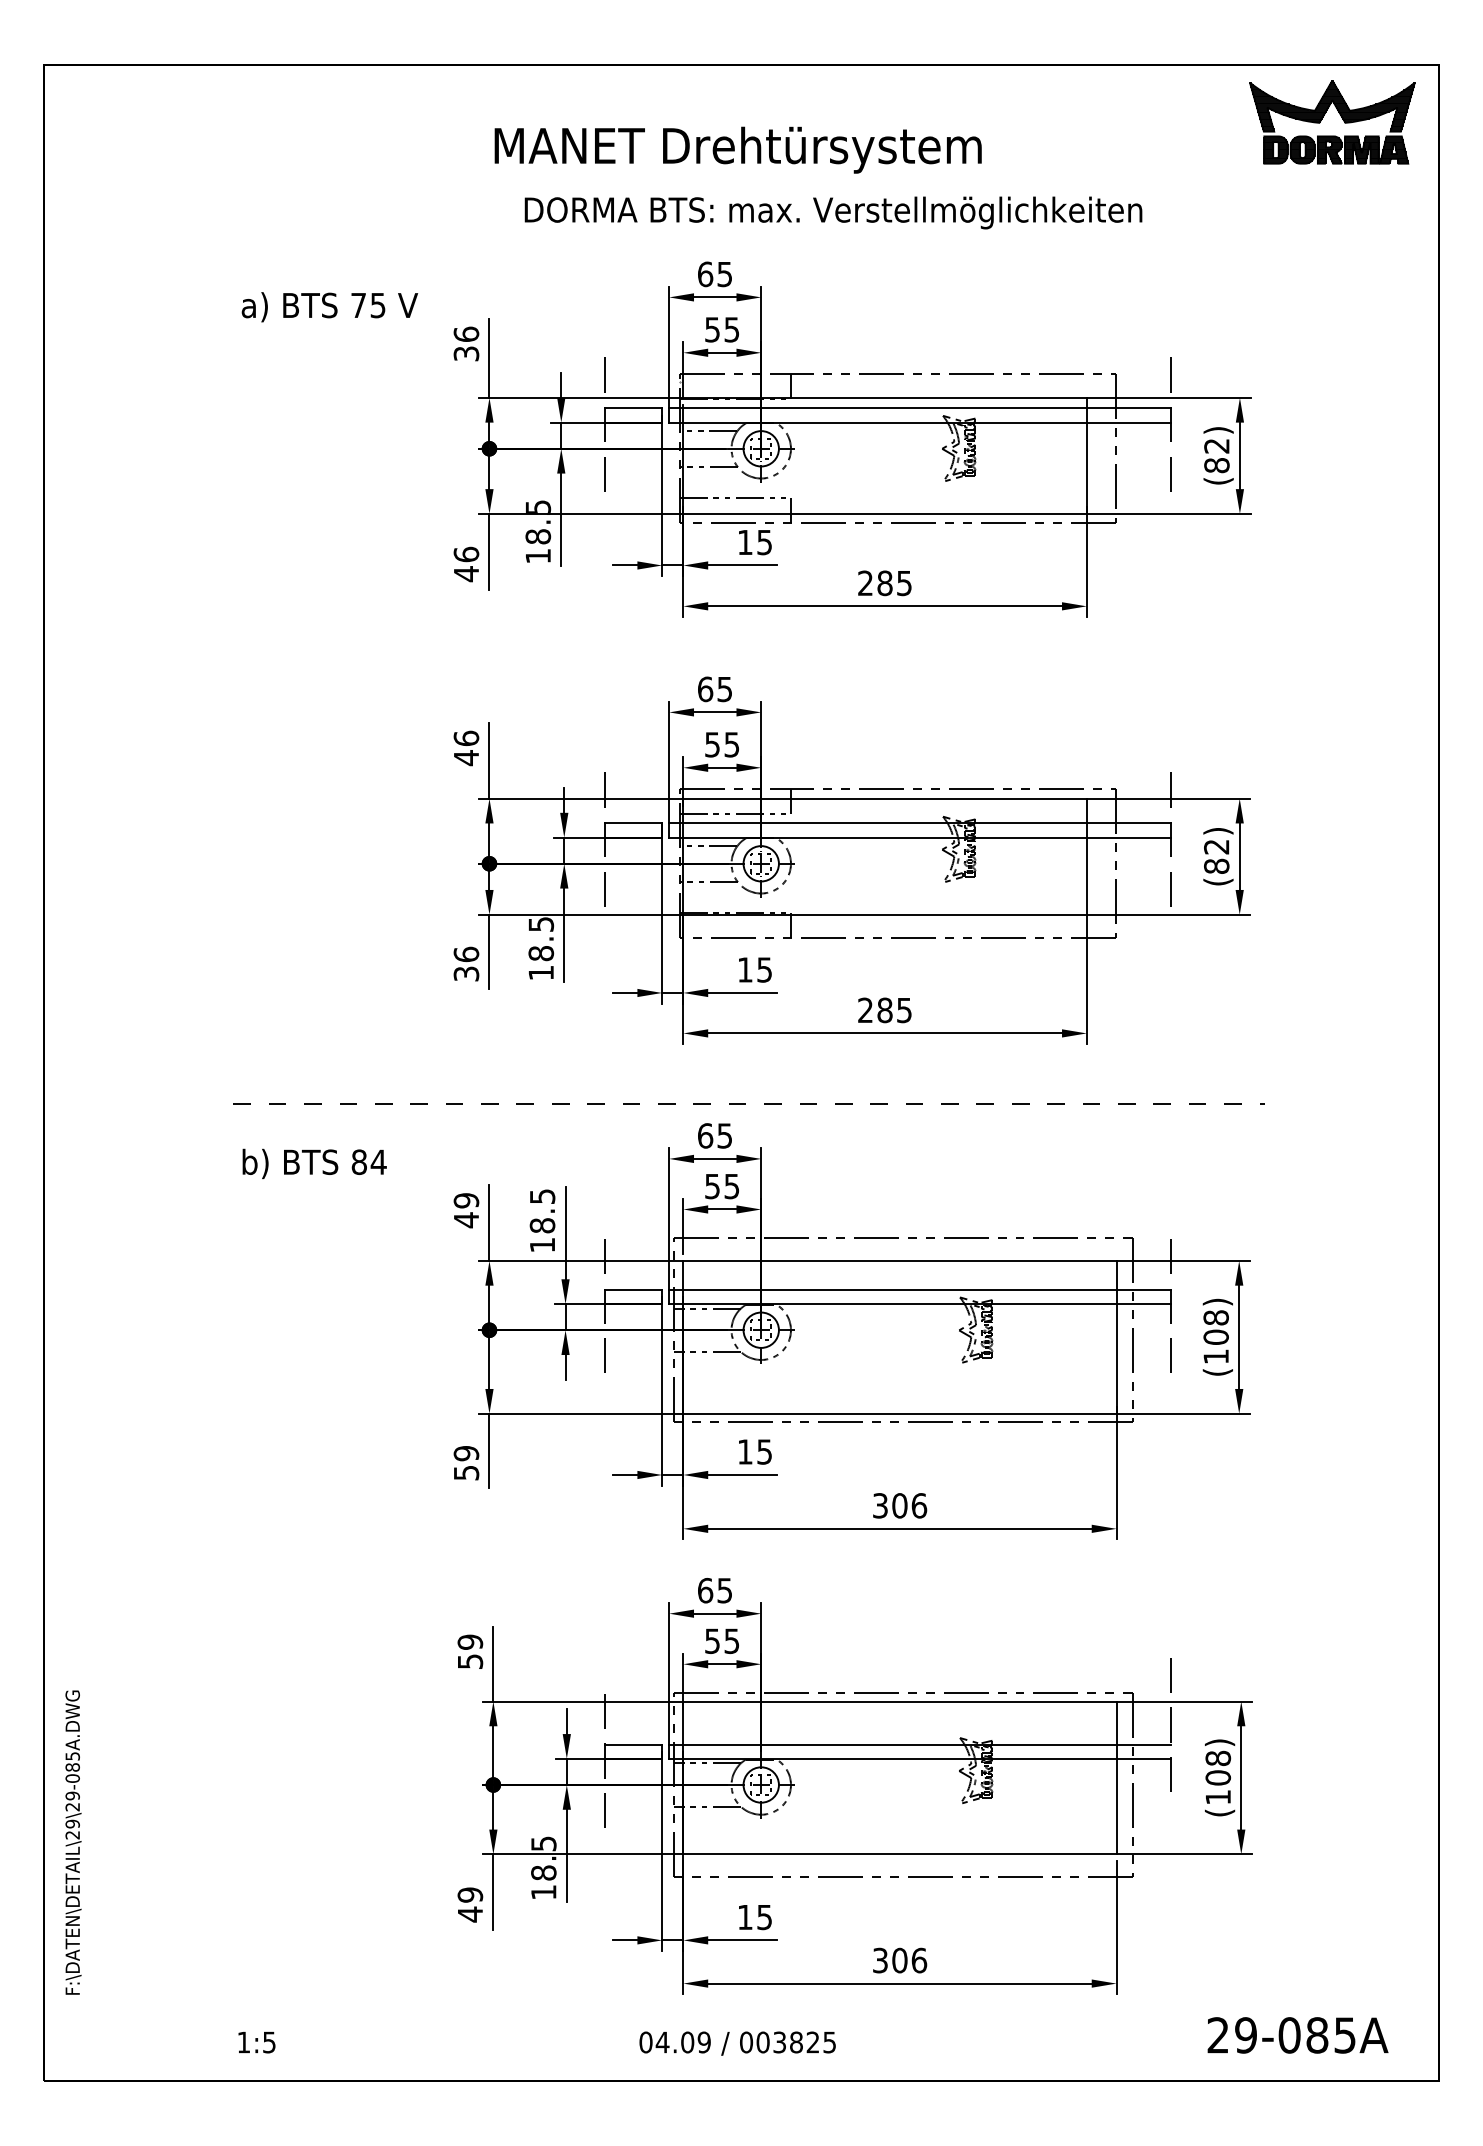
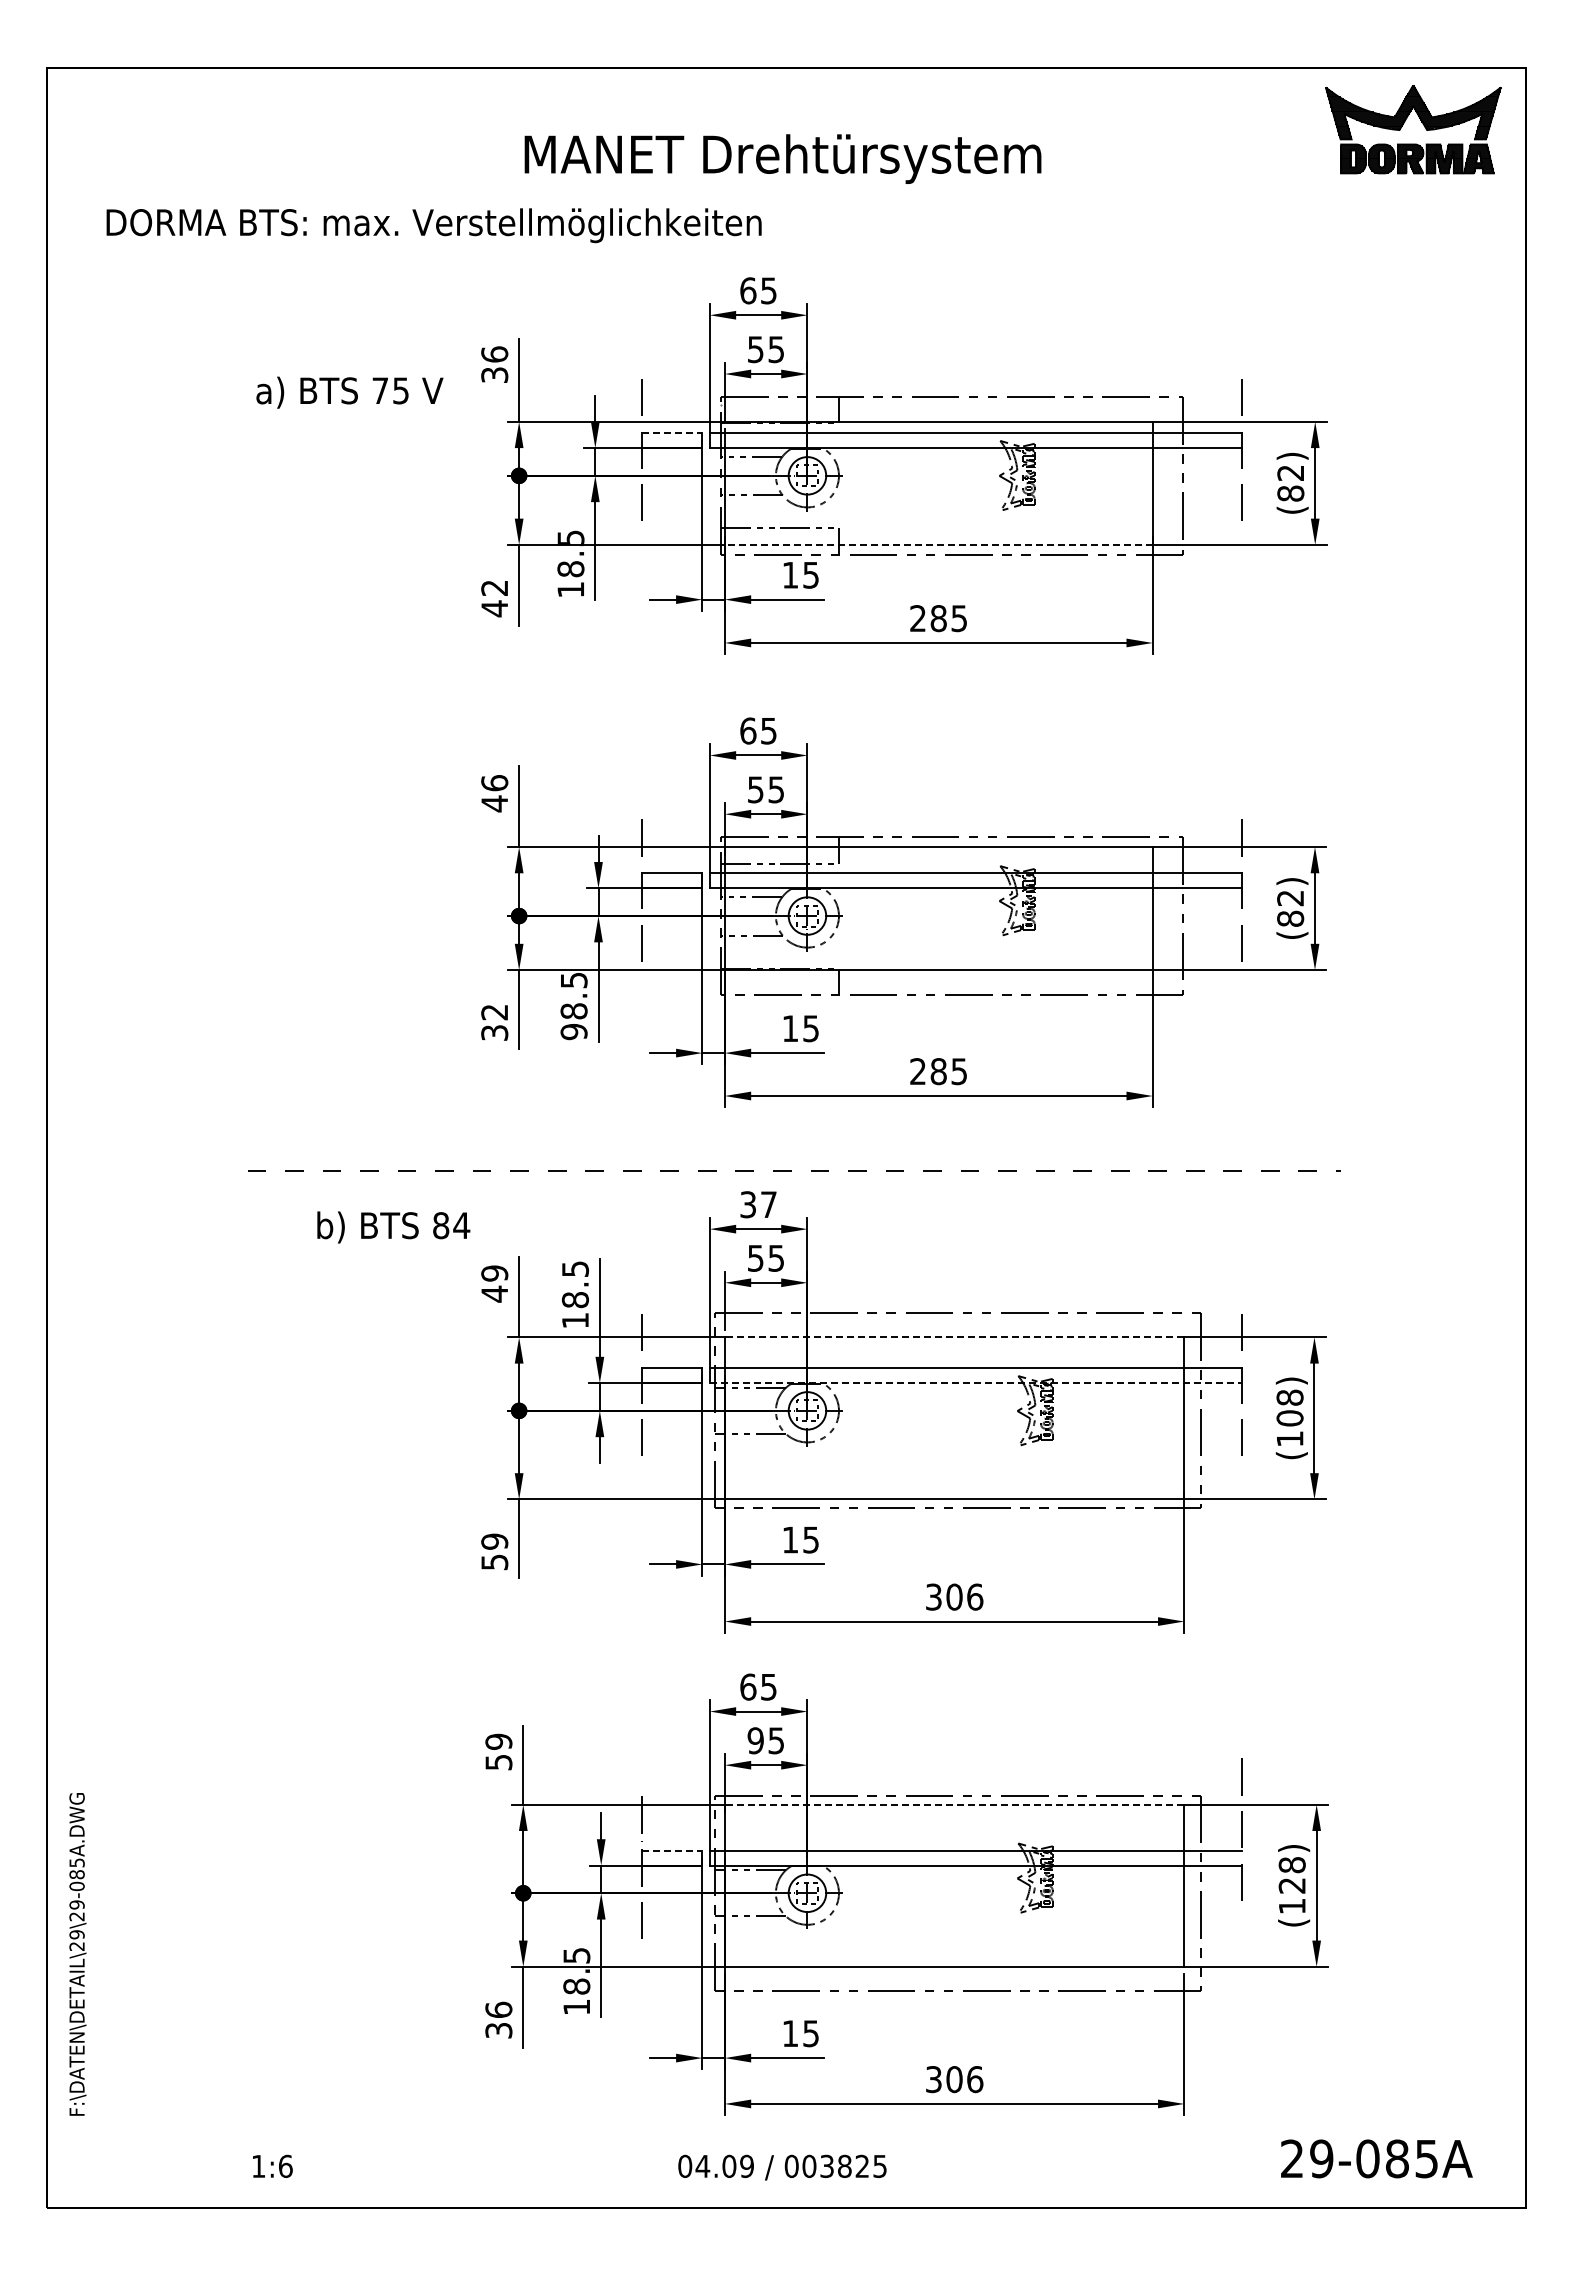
text: (832, 212) -> (433, 225), moved
text: (329, 307) -> (349, 392), moved
line: (634, 408) -> (672, 433), solid -> dashed
line: (884, 513) -> (938, 544), solid -> dashed
text: (466, 554) -> (494, 587), 46 -> 42
text: (466, 954) -> (494, 1012), 36 -> 32
text: (540, 973) -> (573, 1032), 18.5 -> 98.5
text: (715, 1135) -> (758, 1204), 65 -> 37
text: (314, 1163) -> (393, 1227), moved
line: (899, 1261) -> (954, 1337), solid -> dashed
line: (919, 1304) -> (975, 1383), solid -> dashed
text: (712, 1640) -> (755, 1740), 55 -> 95
line: (899, 1701) -> (954, 1804), solid -> dashed
line: (634, 1744) -> (672, 1850), solid -> dashed
text: (1217, 1777) -> (1291, 1885), (108) -> (128)
text: (470, 1904) -> (498, 2020), 49 -> 36
text: (269, 2042) -> (285, 2166), 1:5 -> 1:6

